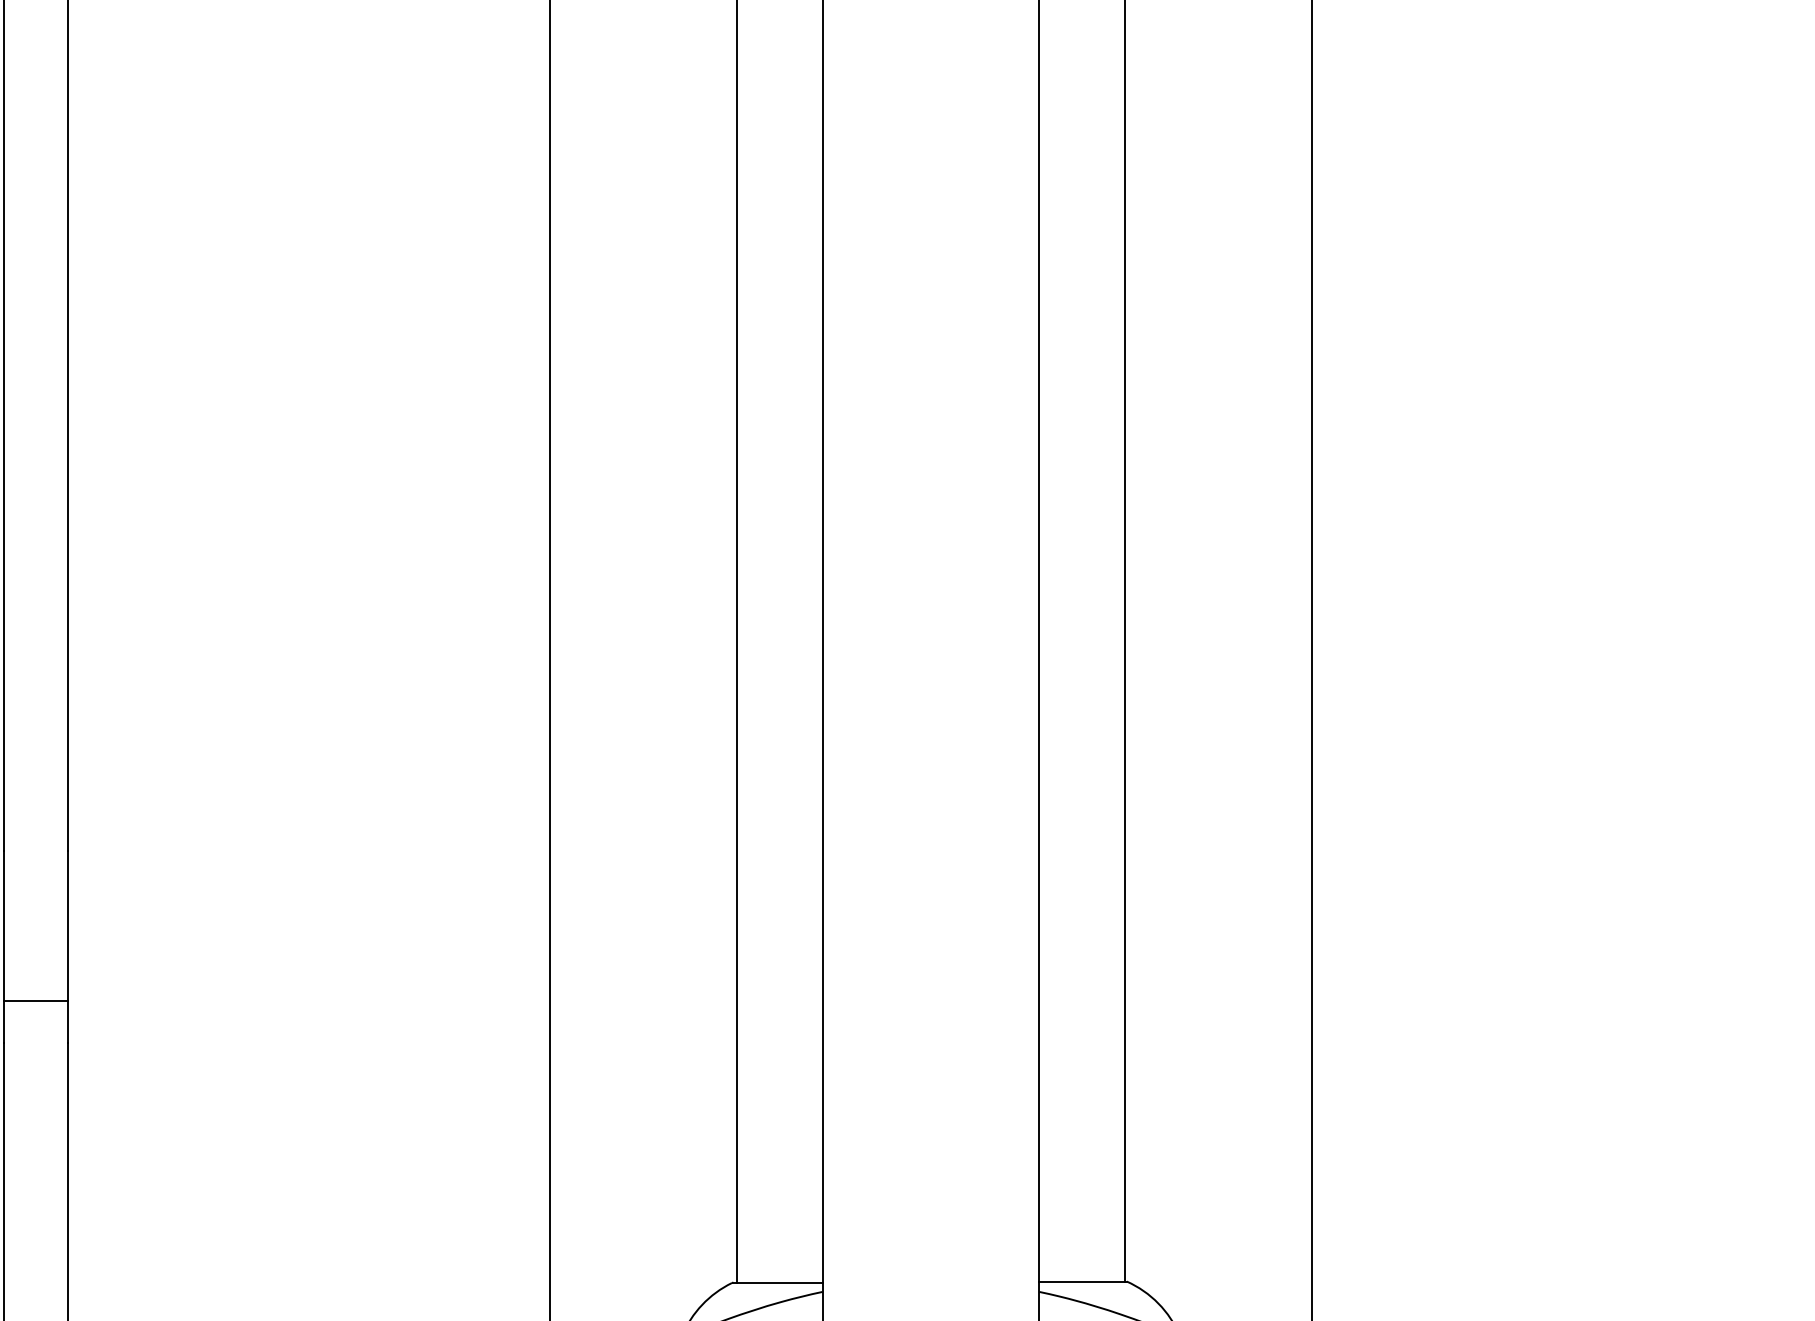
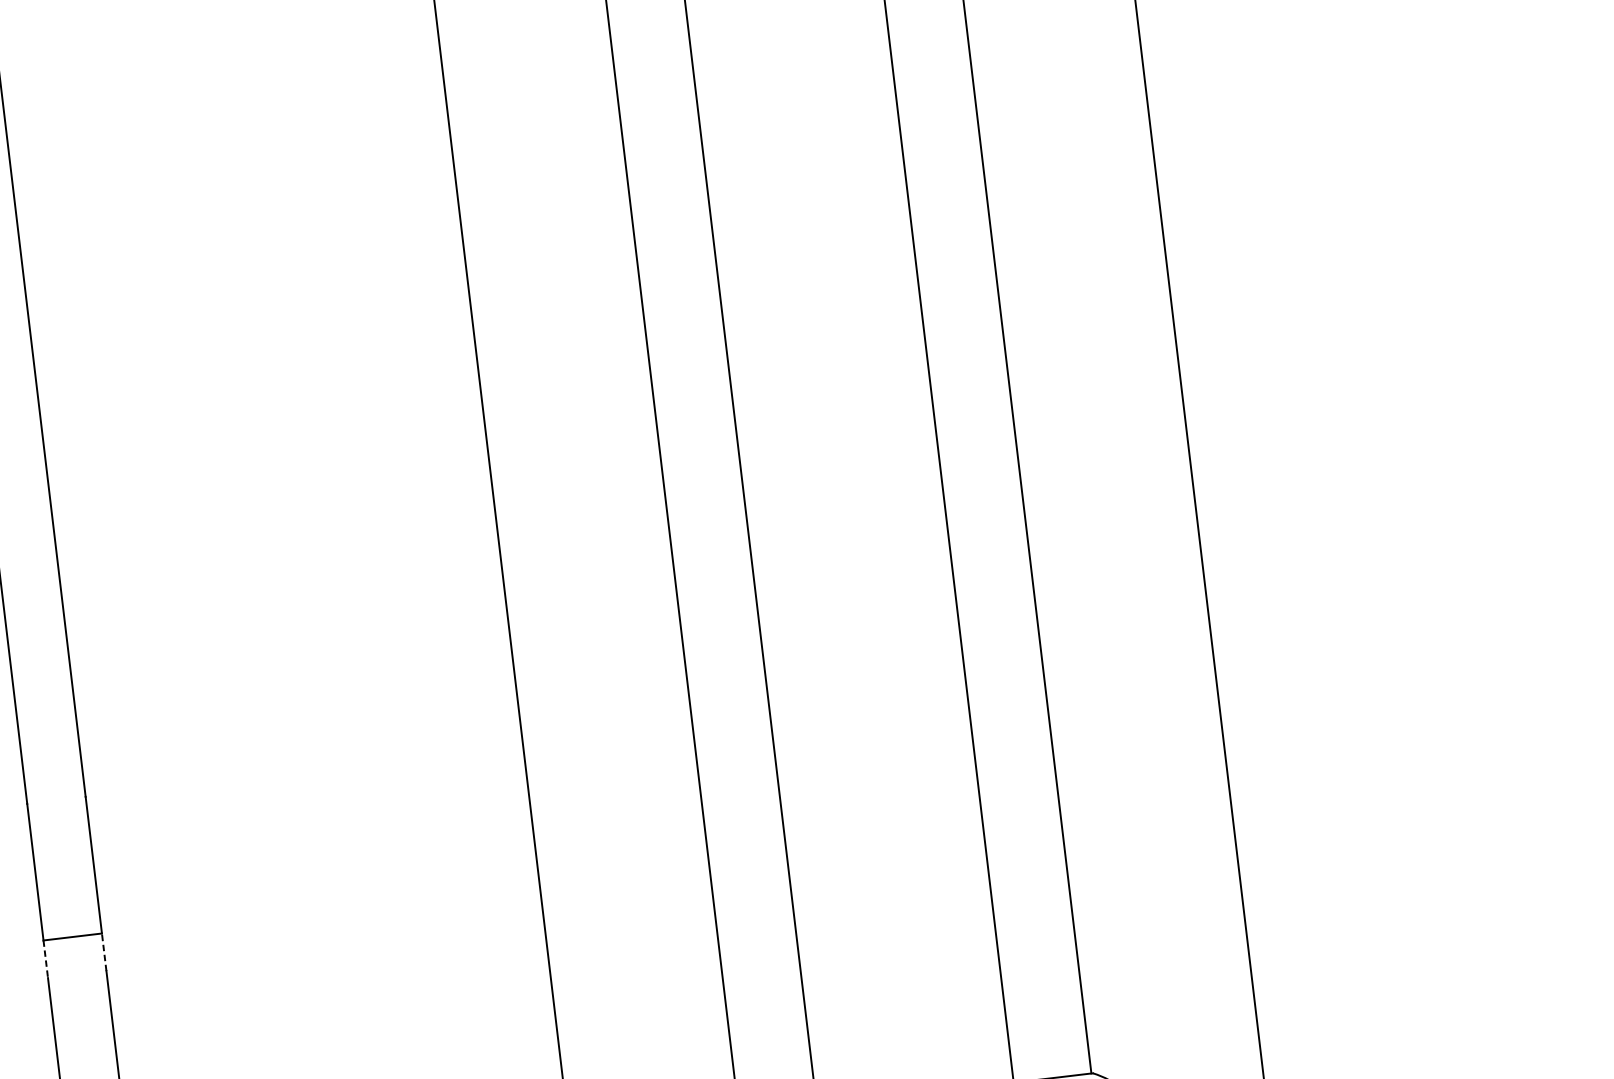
line: (4, 1022) -> (46, 959), solid -> dashed
line: (68, 1022) -> (104, 952), solid -> dashed

